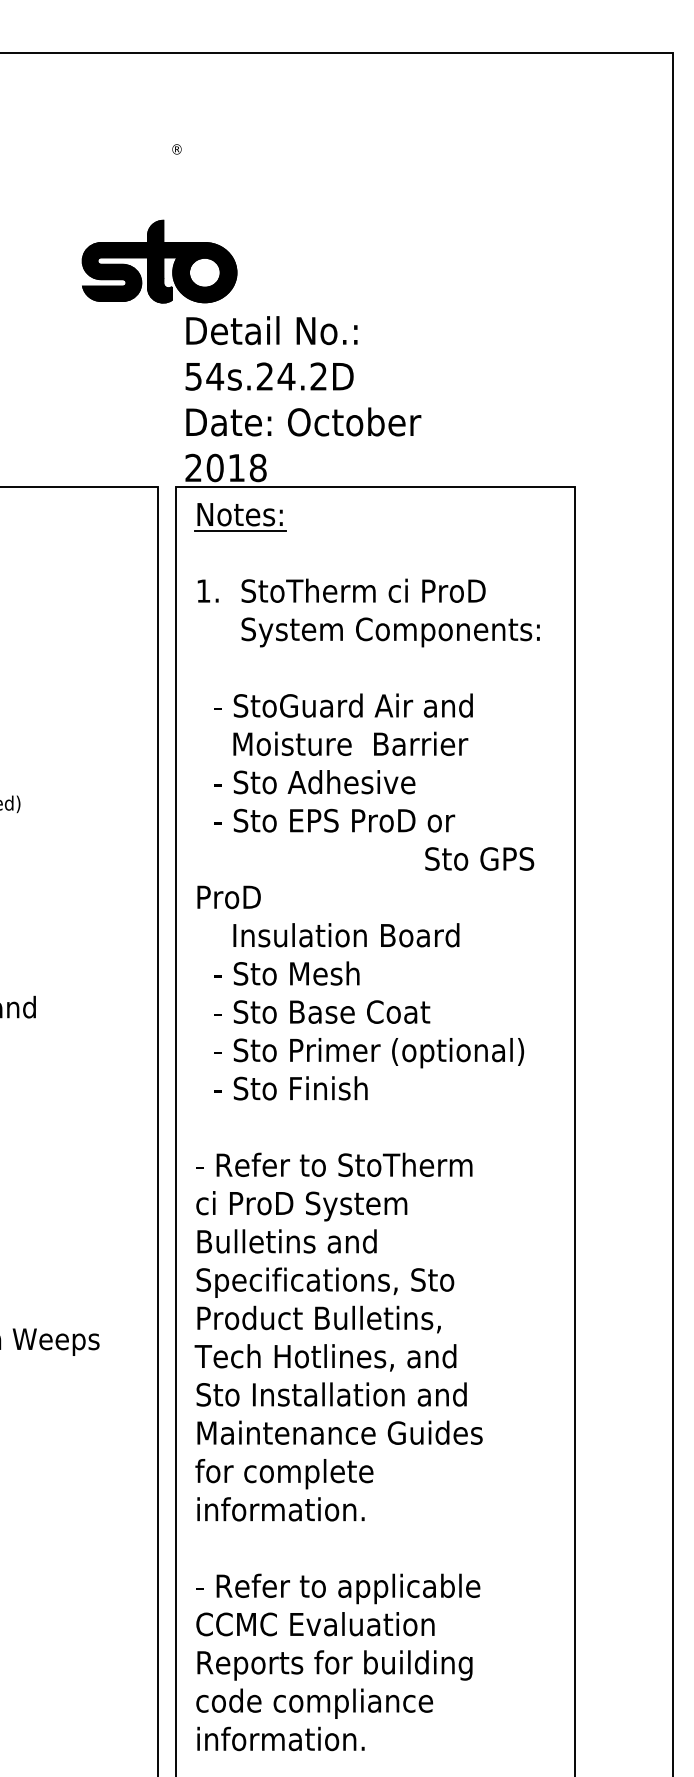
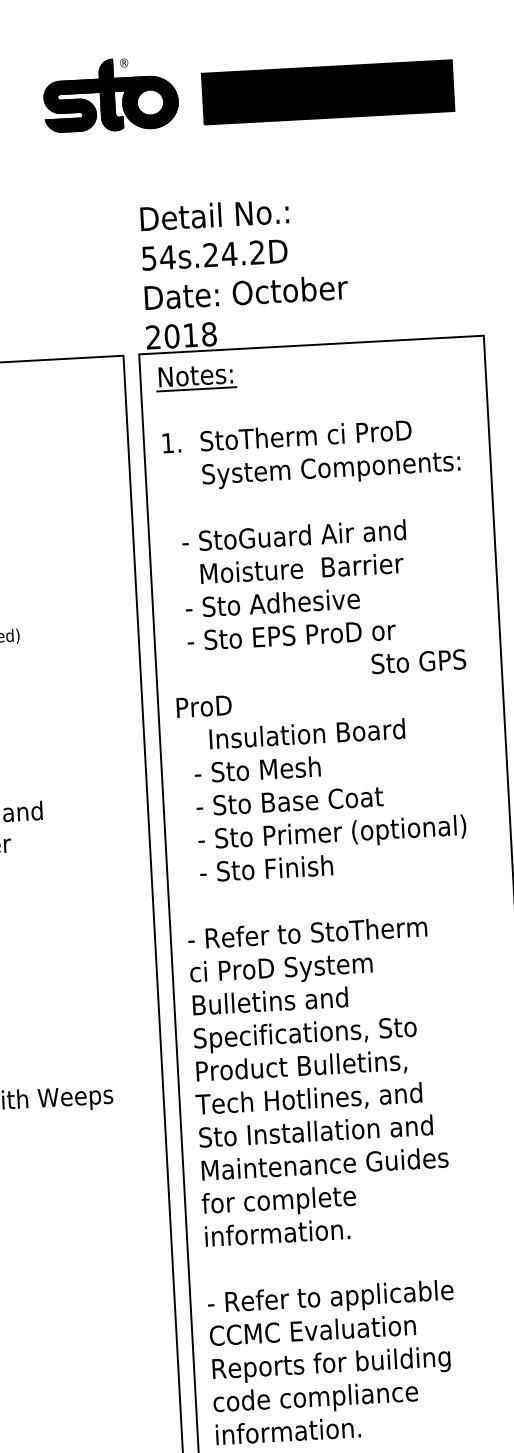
part: (410, 195) -> (328, 91), added
part: (159, 261) -> (110, 95), moved

